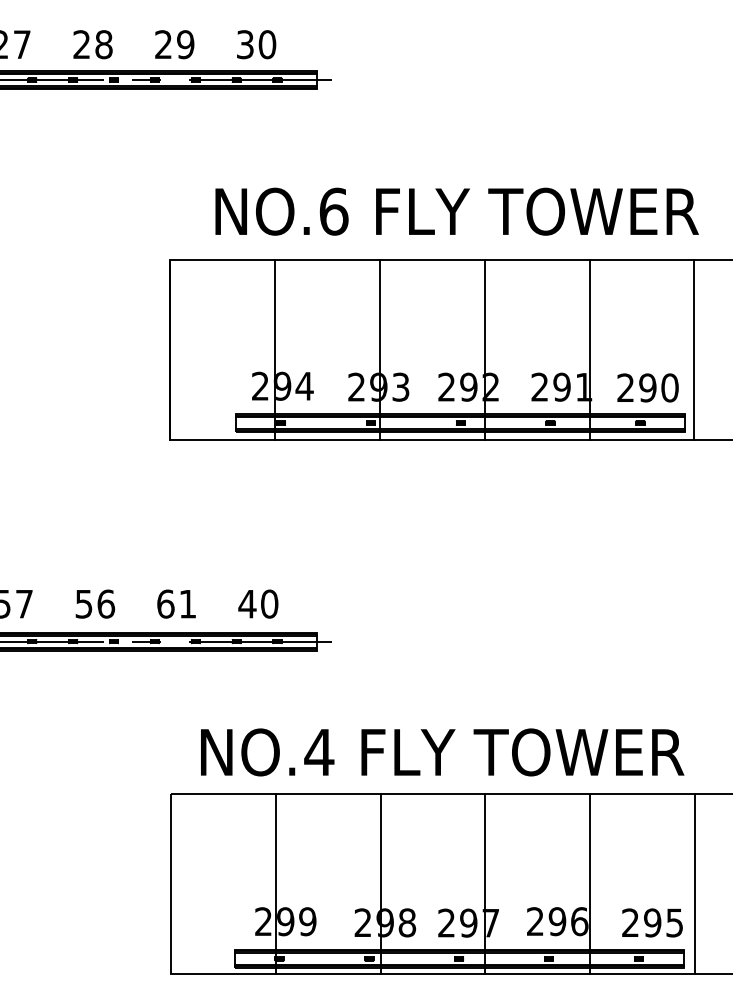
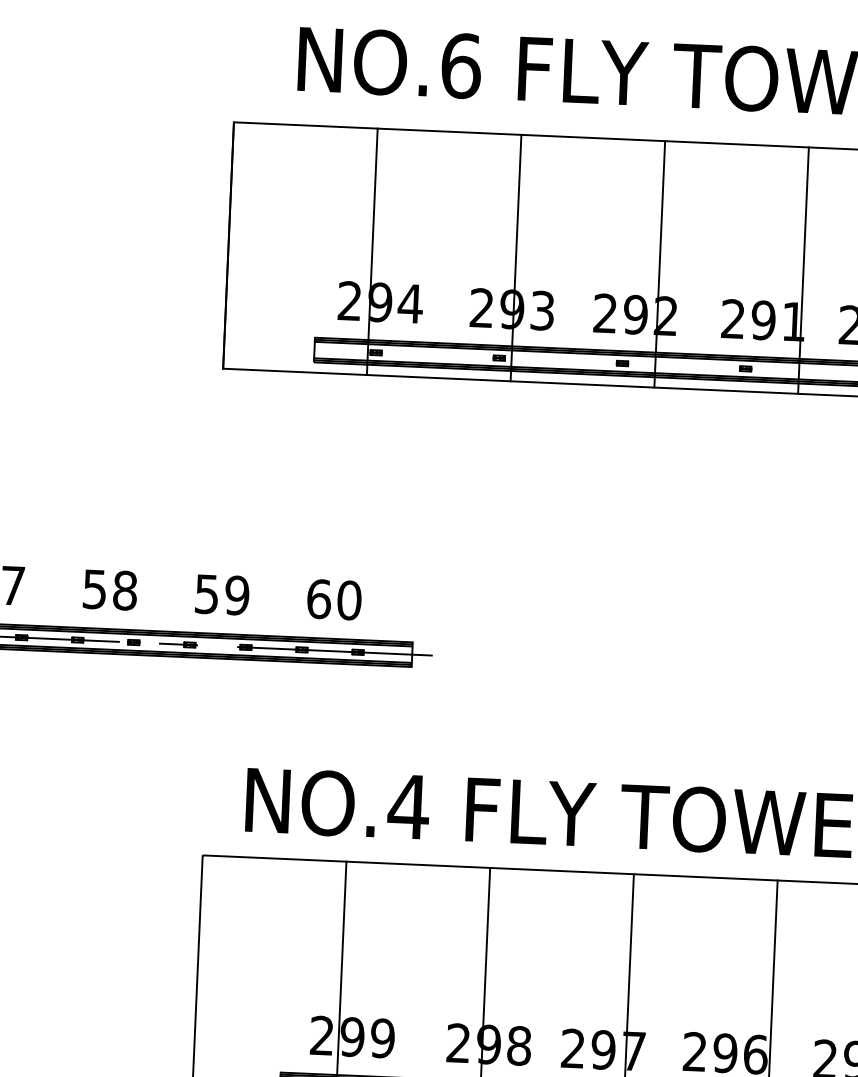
text: (106, 603) -> (125, 589), 56 -> 58
text: (176, 603) -> (221, 594), 61 -> 59
text: (247, 603) -> (319, 598), 40 -> 60

